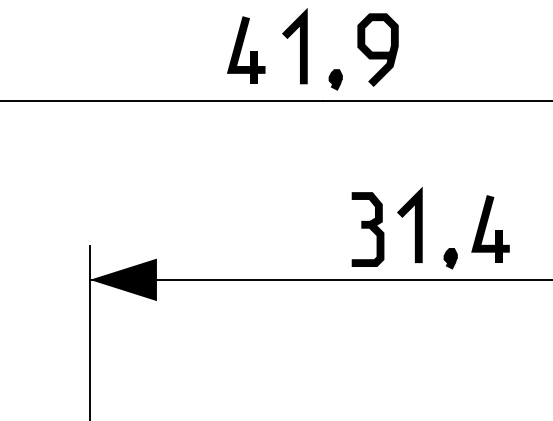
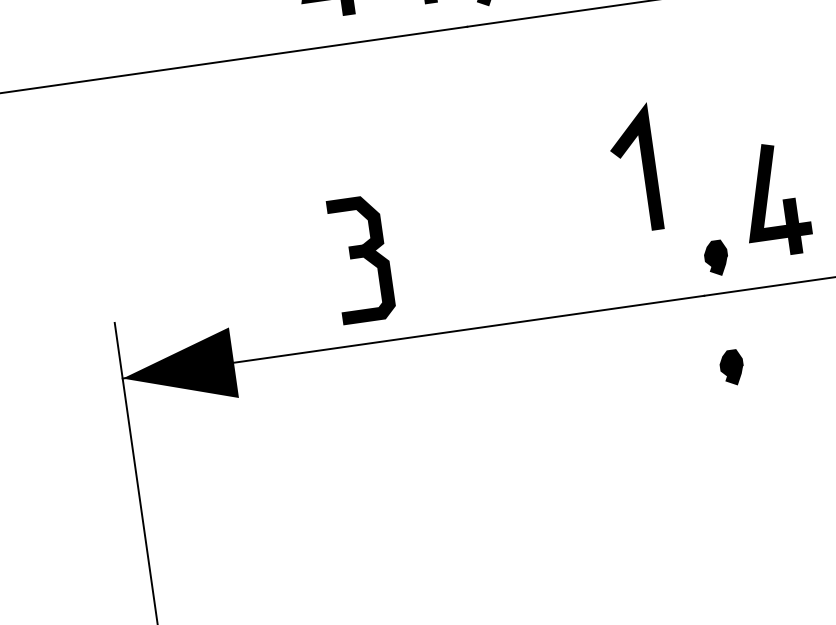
line: (415, 224) -> (643, 166), moved
part: (367, 229) -> (360, 259), moved
part: (450, 324) -> (731, 367), added

